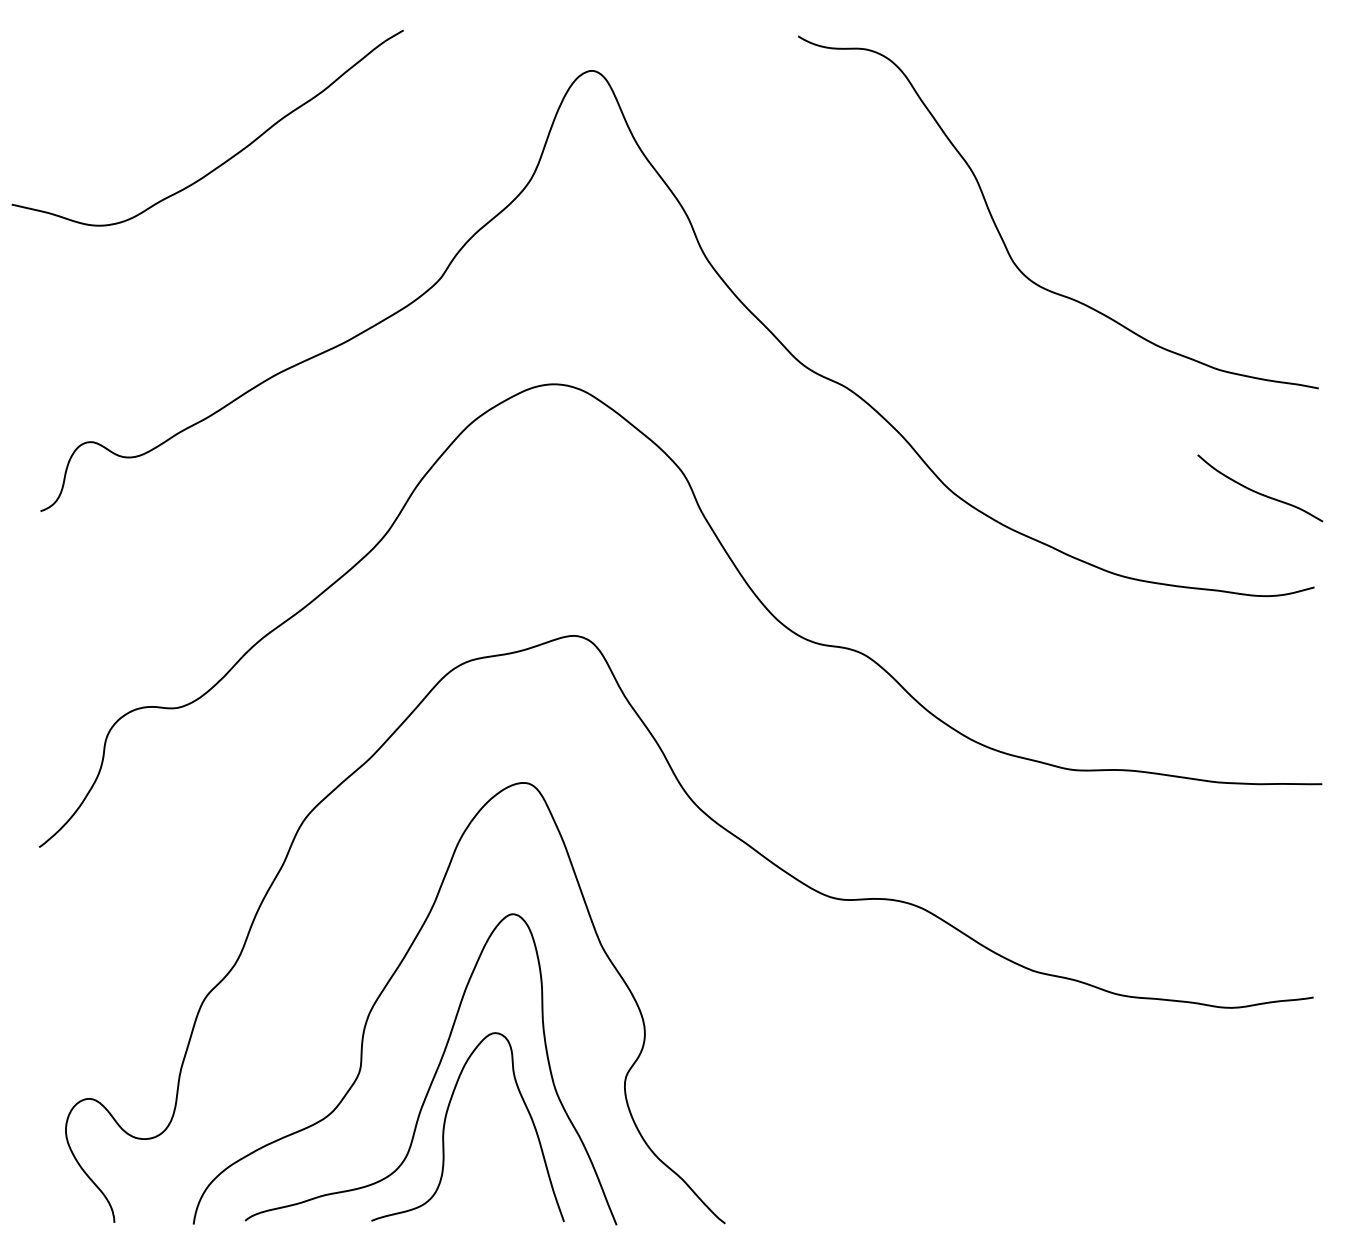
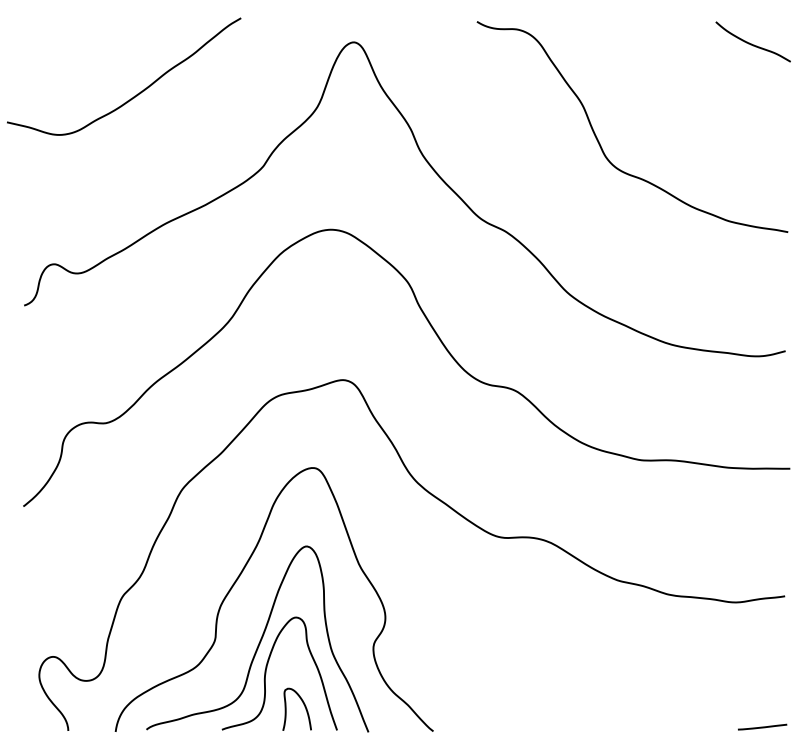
curve: (1257, 490) -> (751, 43), moved
curve: (507, 1178) -> (303, 704), added
line: (1275, 1215) -> (762, 726), added

